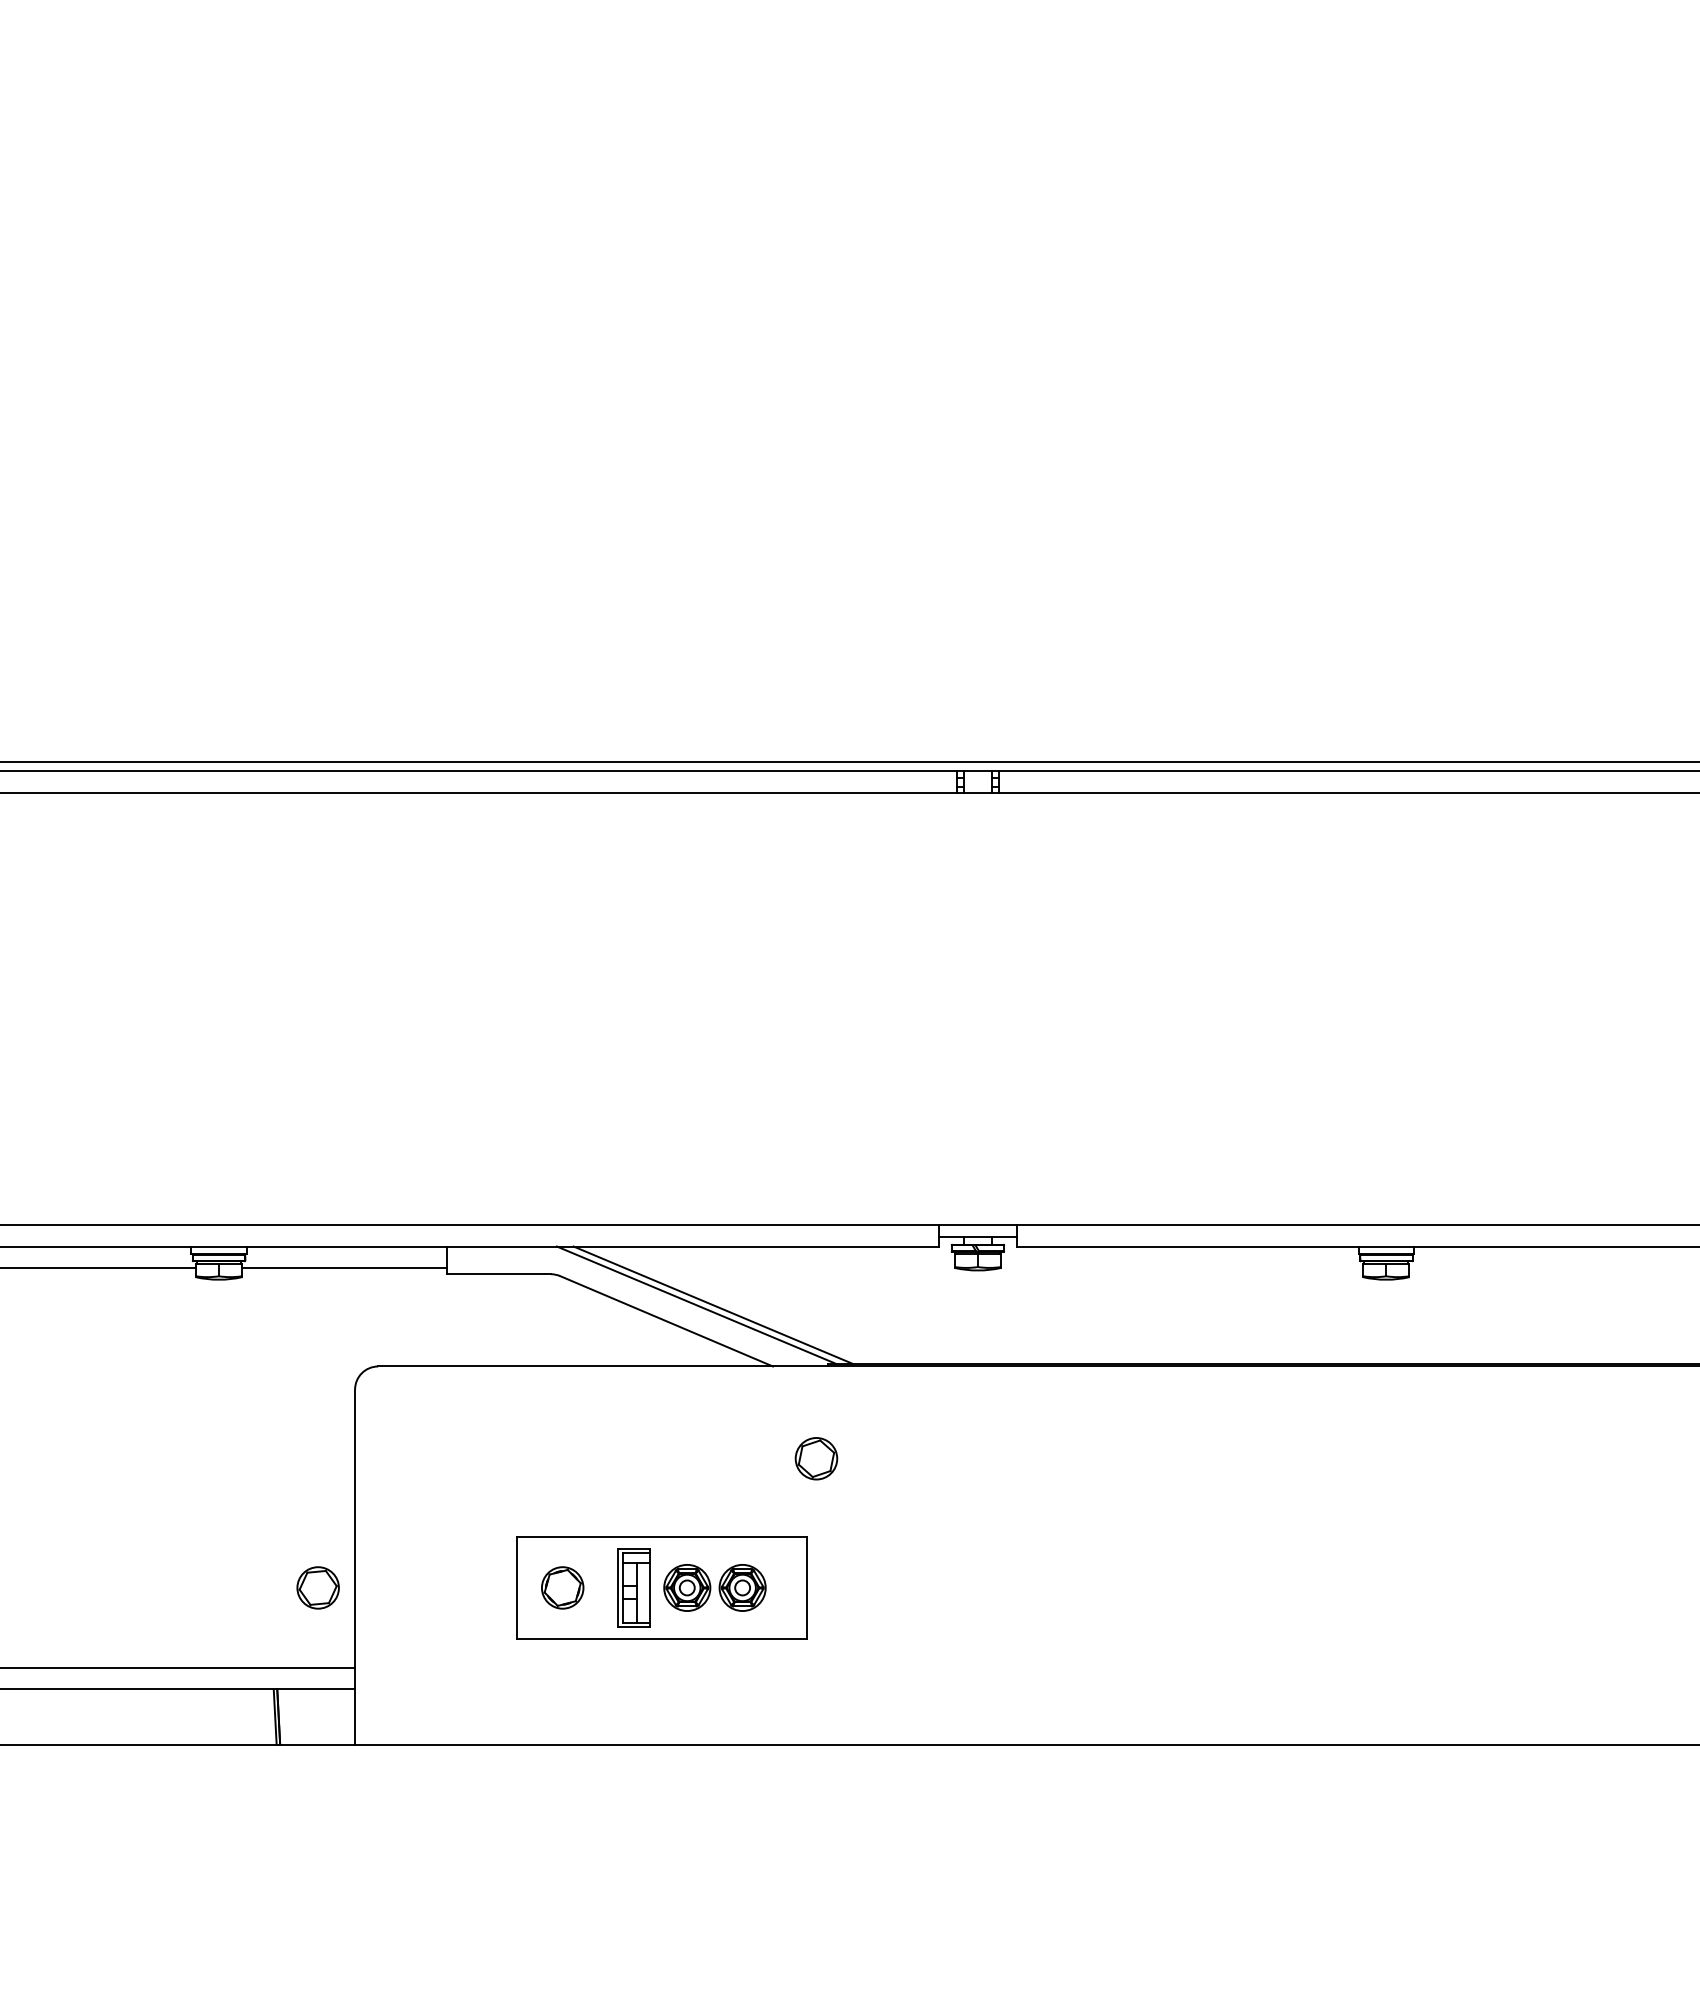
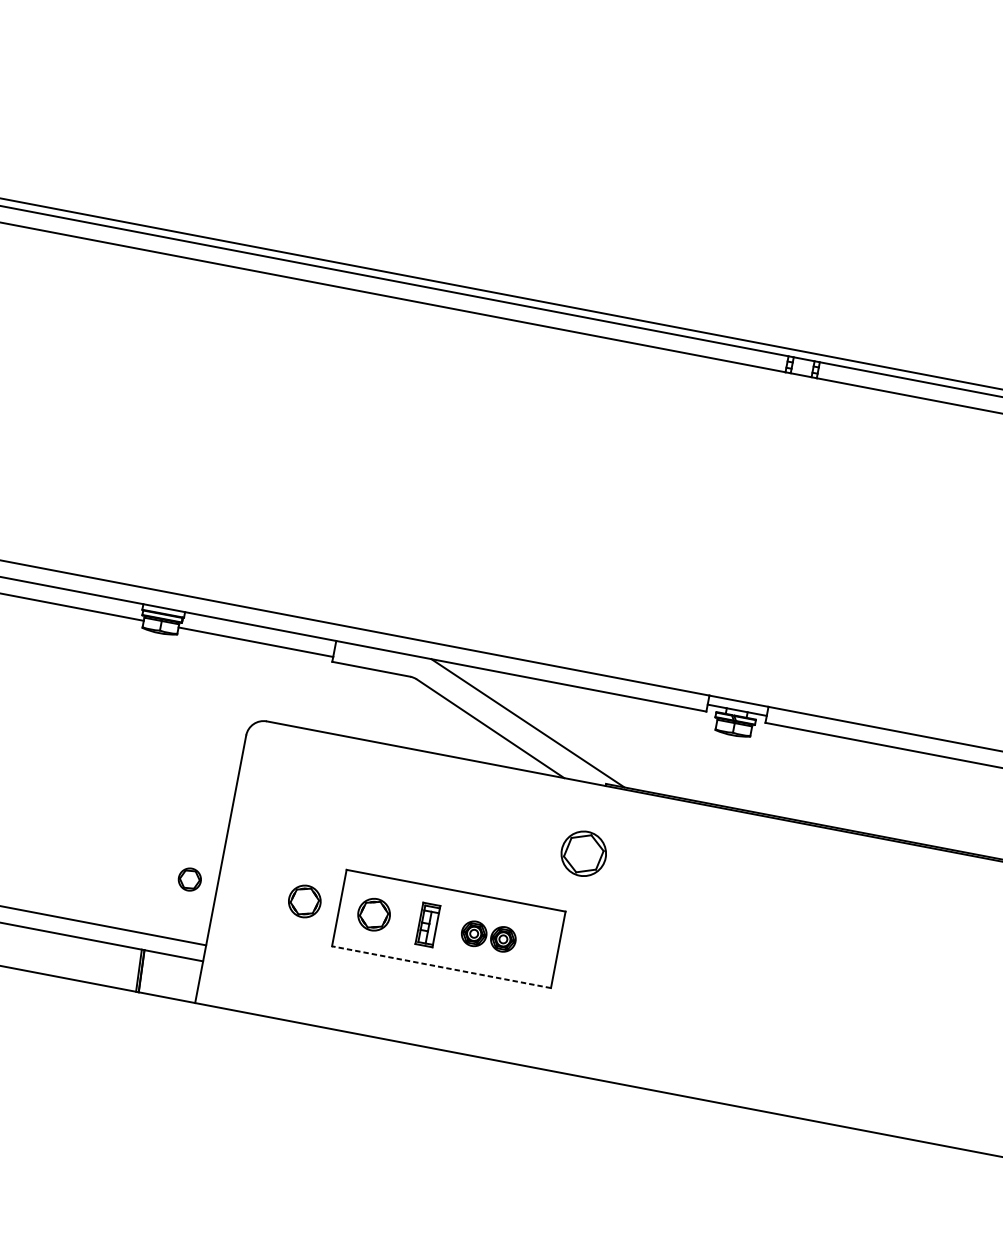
line: (695, 1304) -> (514, 720), removed
part: (816, 1458) -> (583, 853), size x1.4
part: (317, 1587) -> (189, 879), size x0.7
part: (470, 1587) -> (304, 901), added
part: (633, 1587) -> (427, 924), size x0.7
part: (714, 1587) -> (488, 936), size x0.7
line: (661, 1638) -> (441, 966), solid -> dashed

